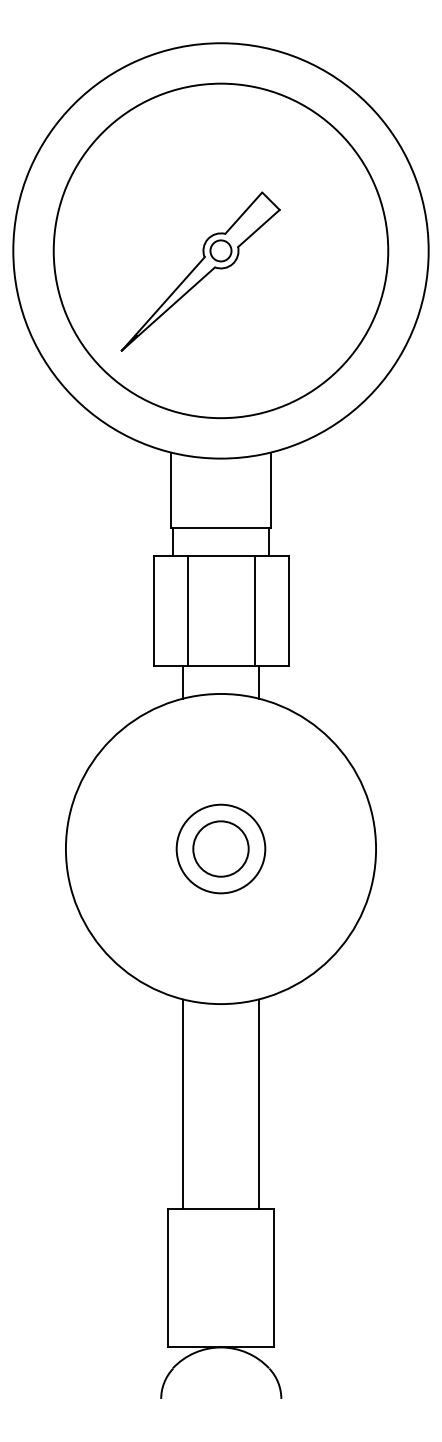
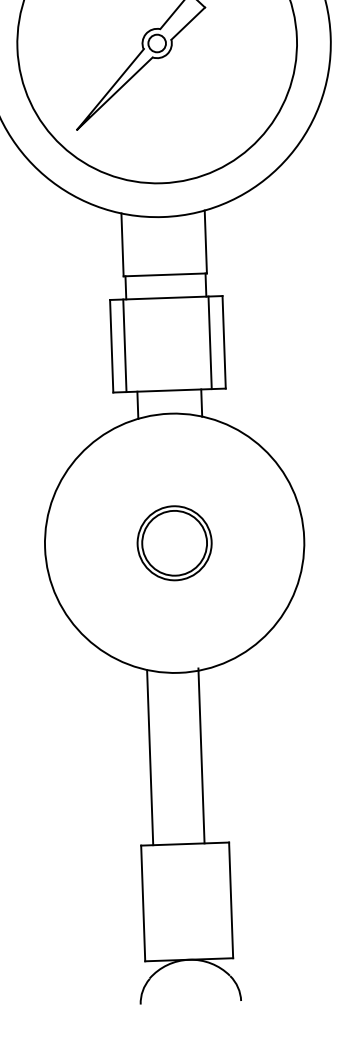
line: (187, 610) -> (124, 345), moved
line: (254, 610) -> (209, 342), moved
circle: (220, 848) -> (174, 542), size x1.4
line: (259, 1104) -> (201, 756), moved

